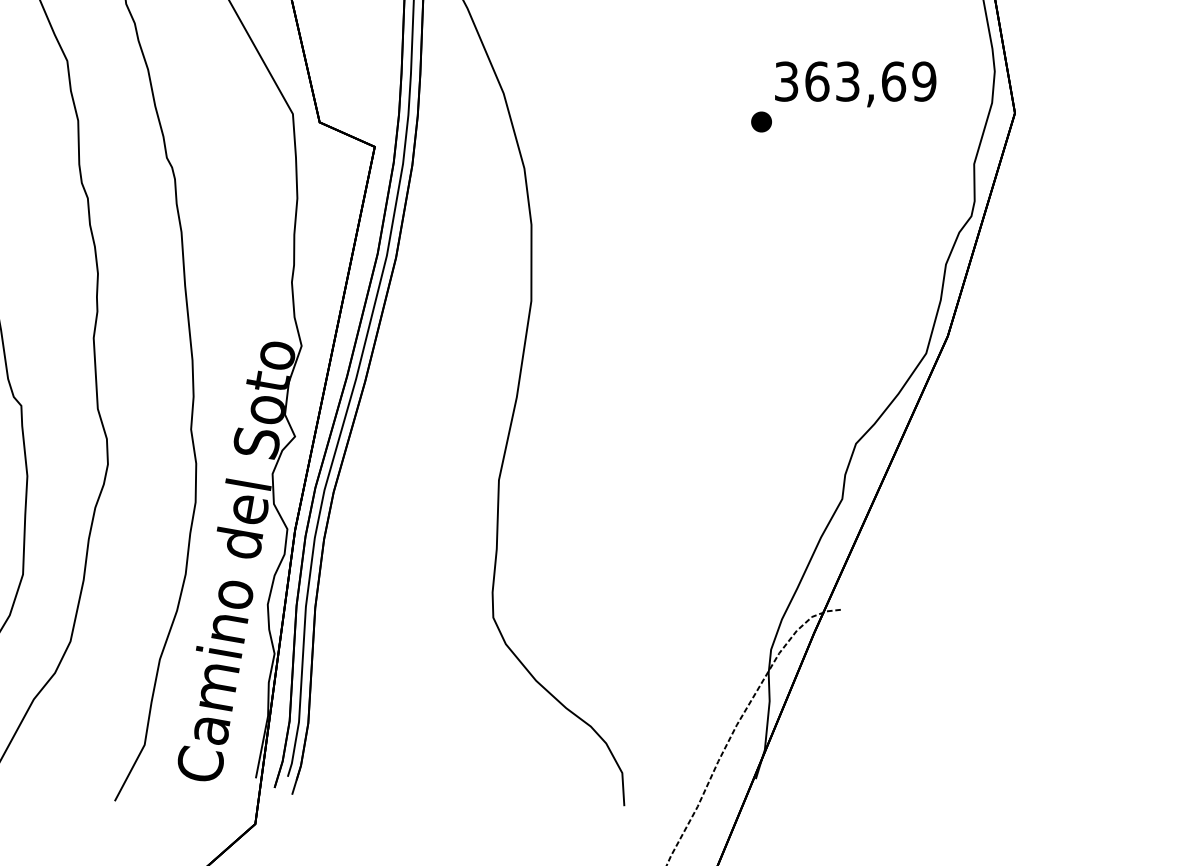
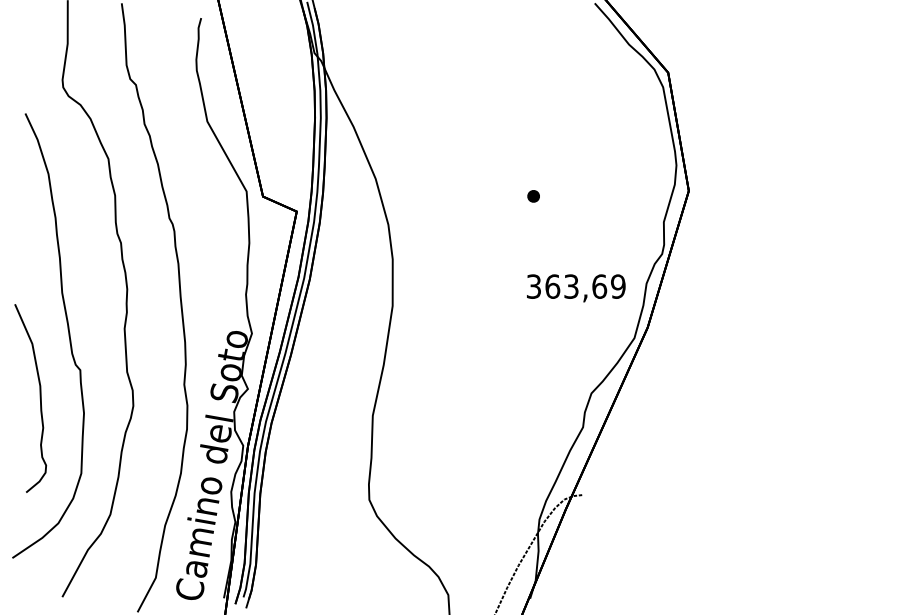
text: (856, 84) -> (576, 288), moved

